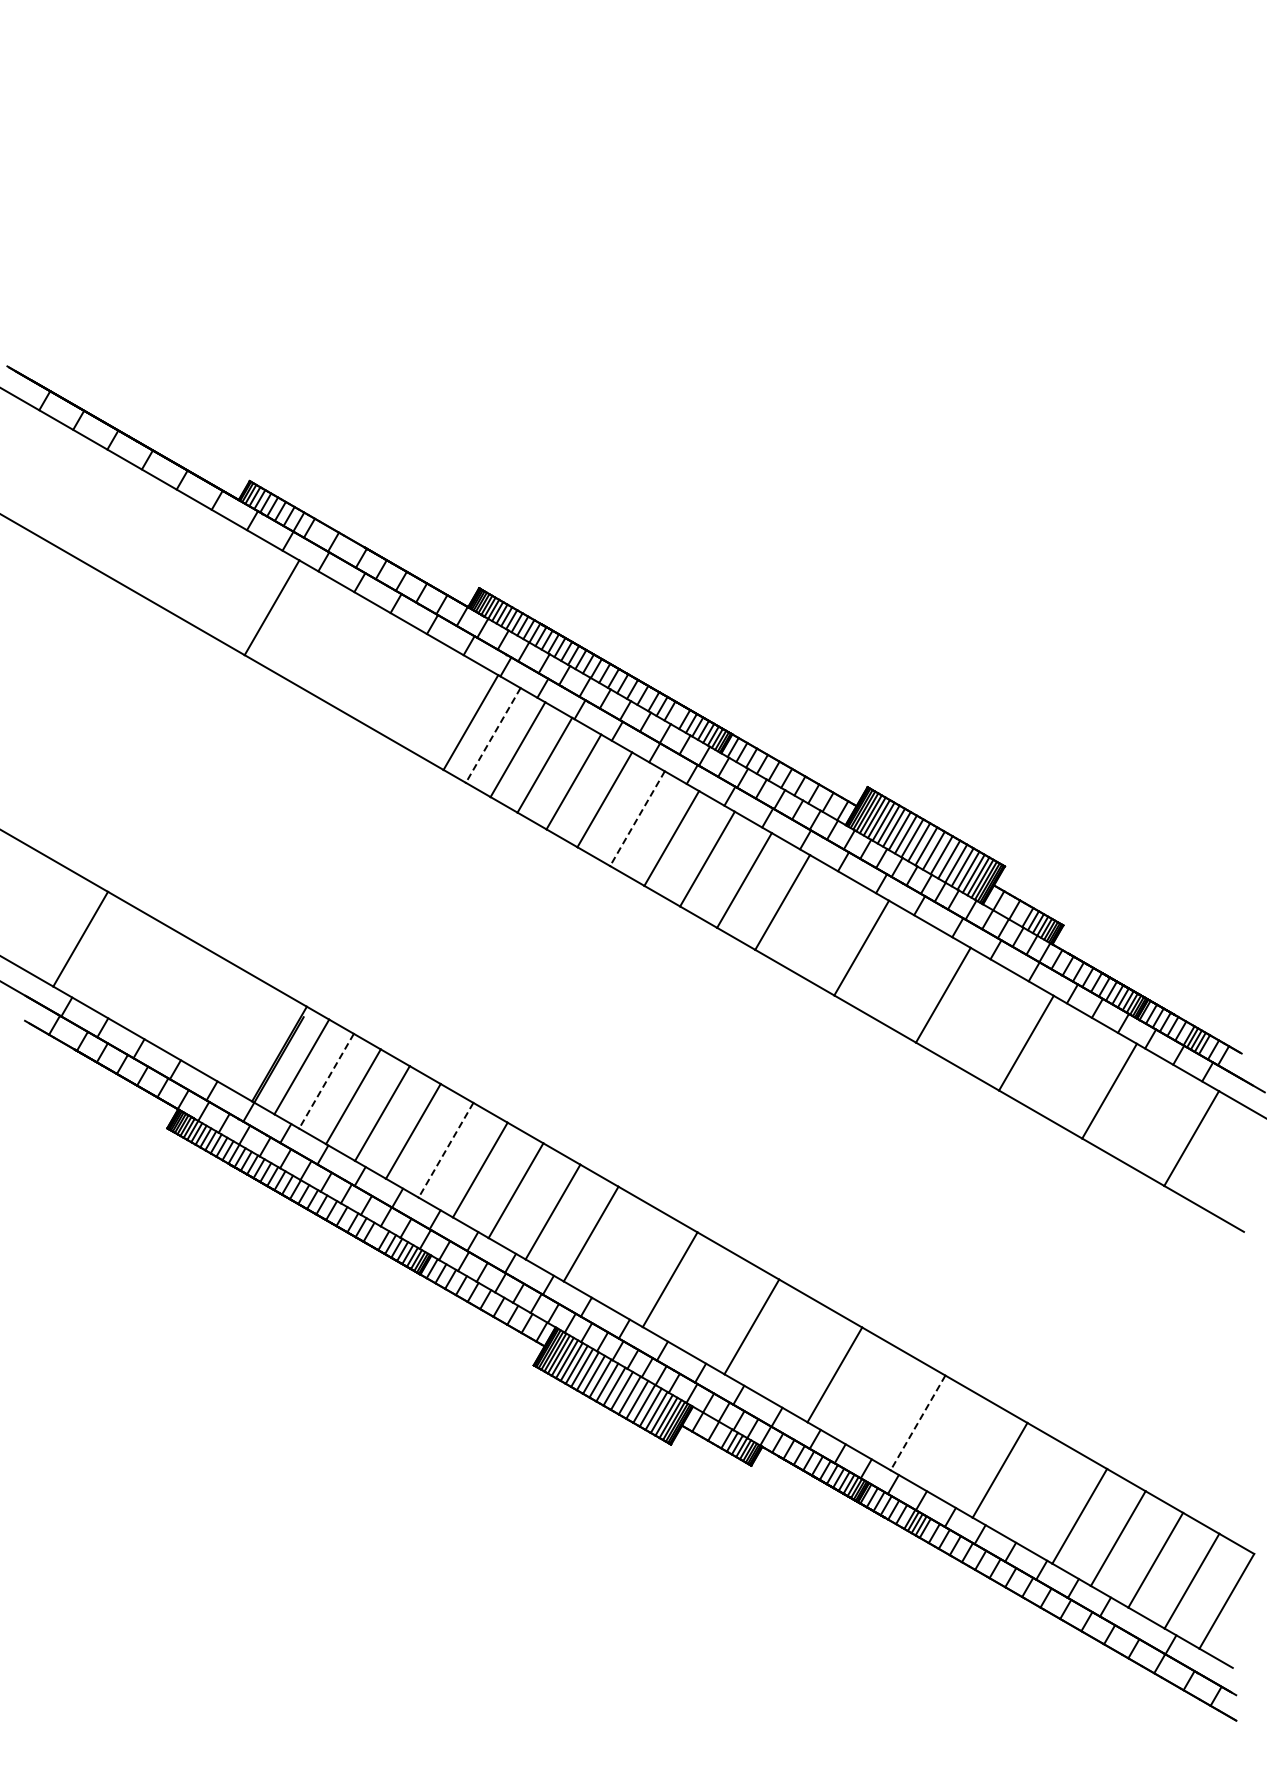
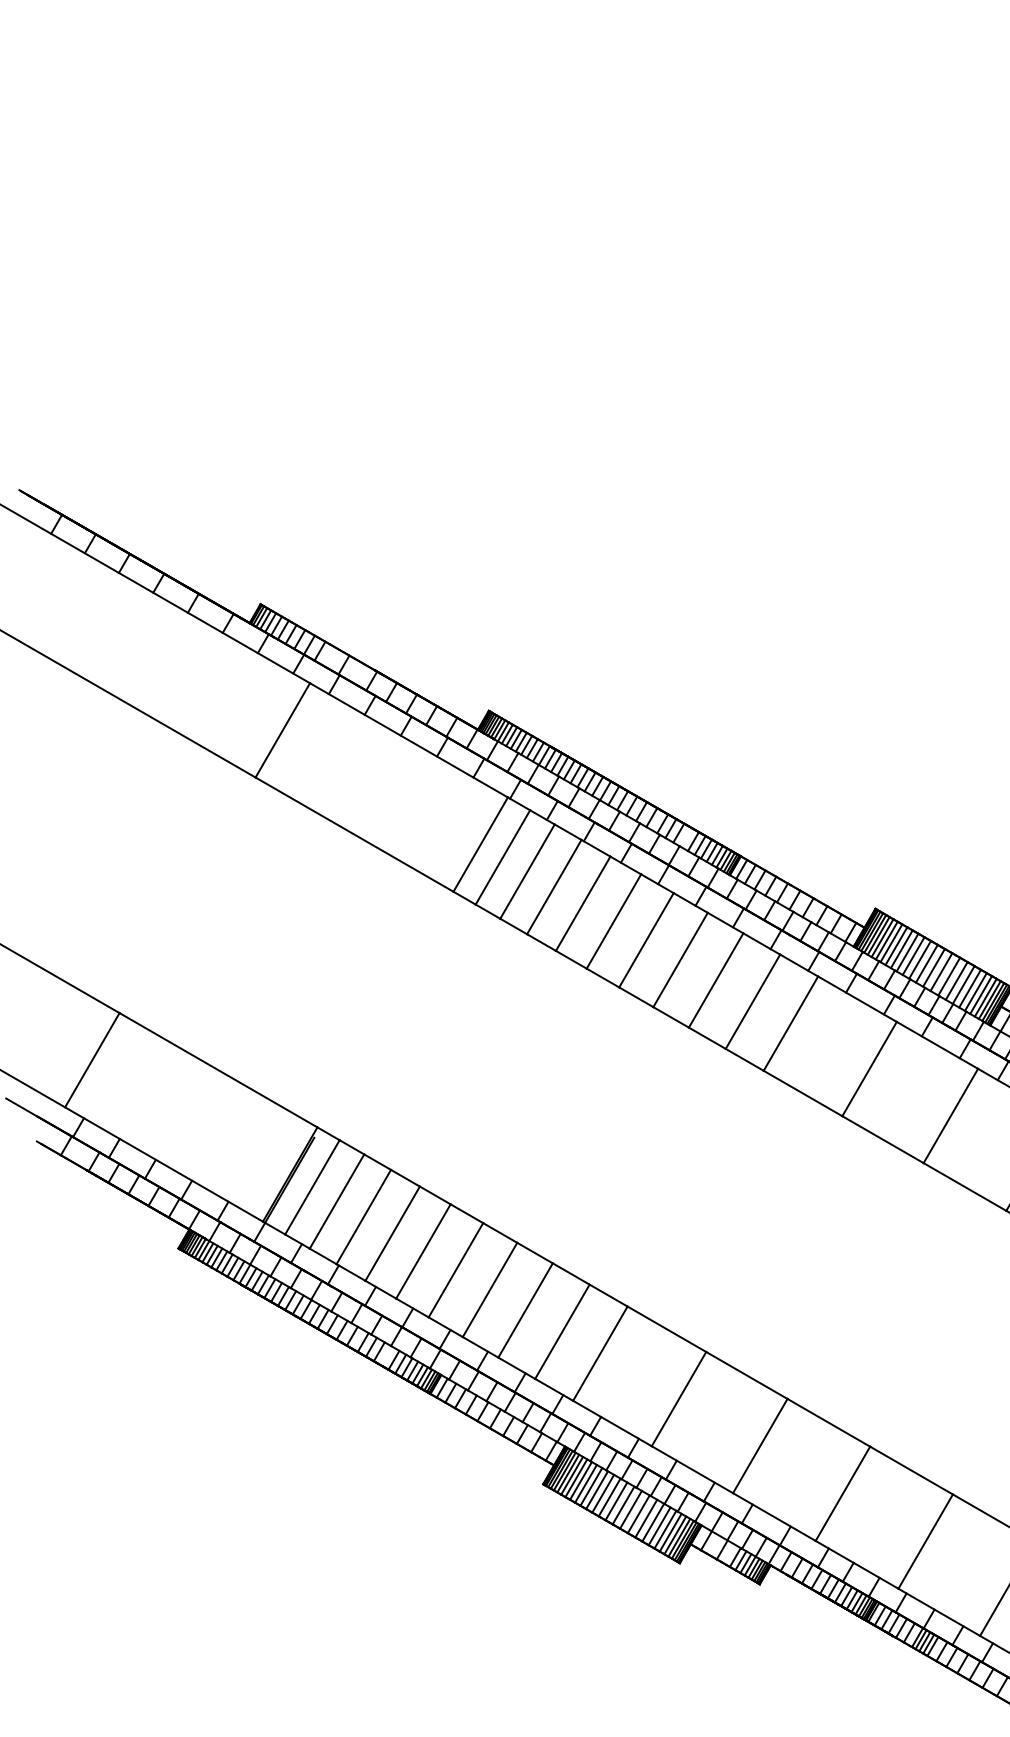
line: (493, 735) -> (503, 857), dashed -> solid
line: (637, 818) -> (646, 940), dashed -> solid
line: (326, 1081) -> (336, 1201), dashed -> solid
line: (446, 1150) -> (456, 1270), dashed -> solid
line: (918, 1422) -> (926, 1541), dashed -> solid

